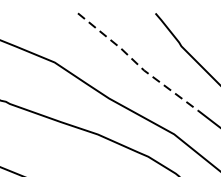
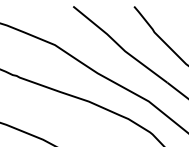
line: (136, 63) -> (119, 45), dashed -> solid

